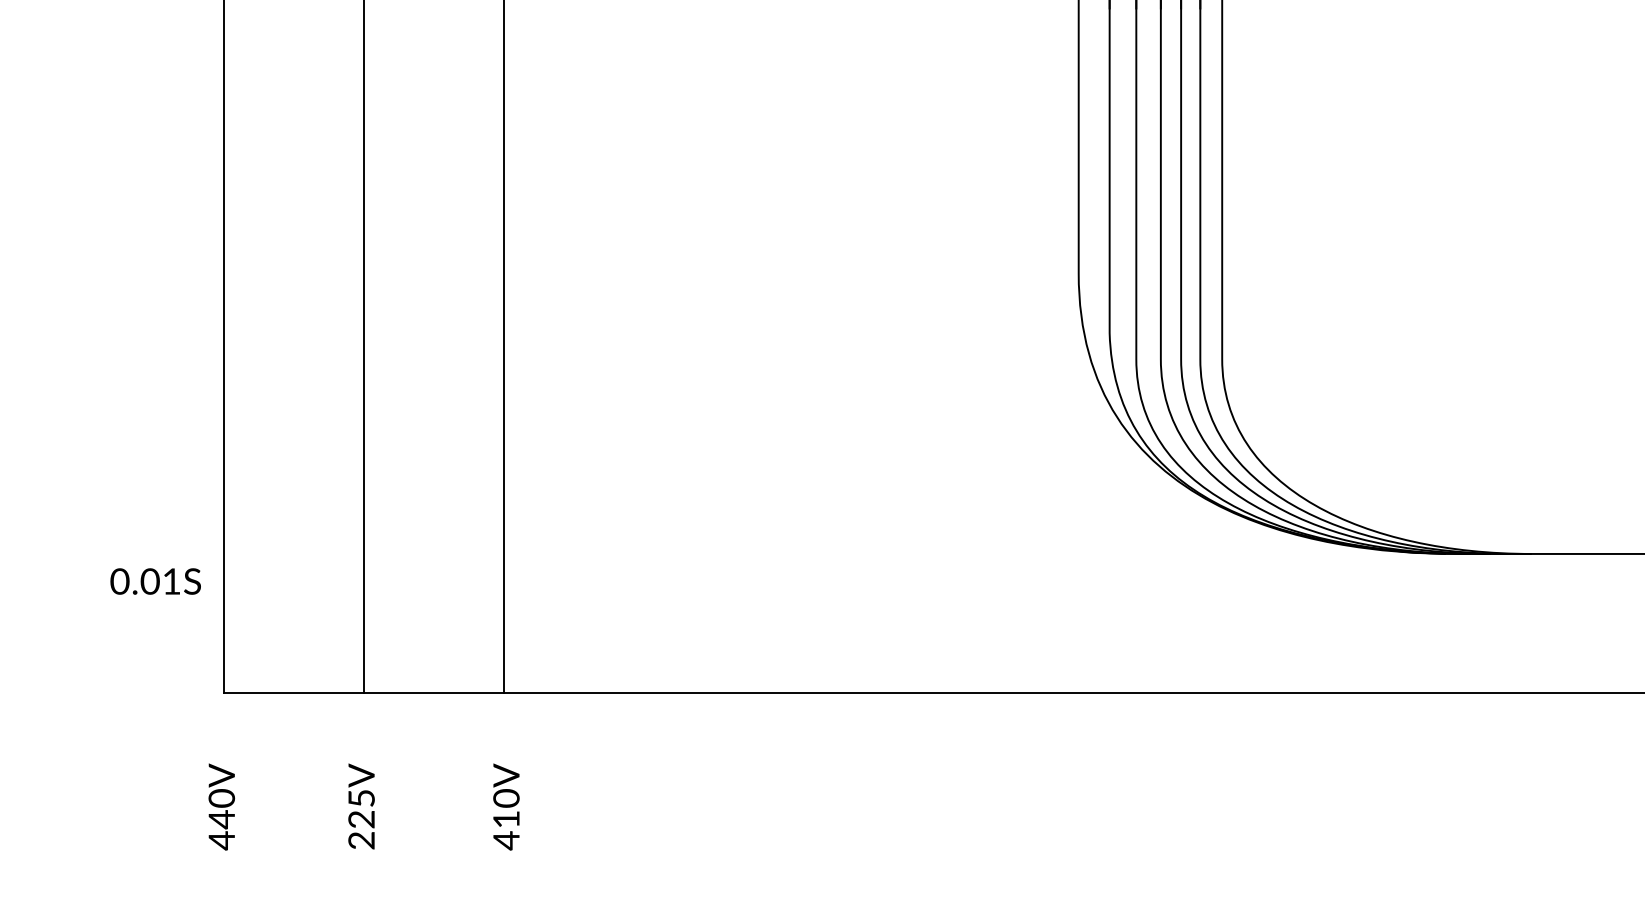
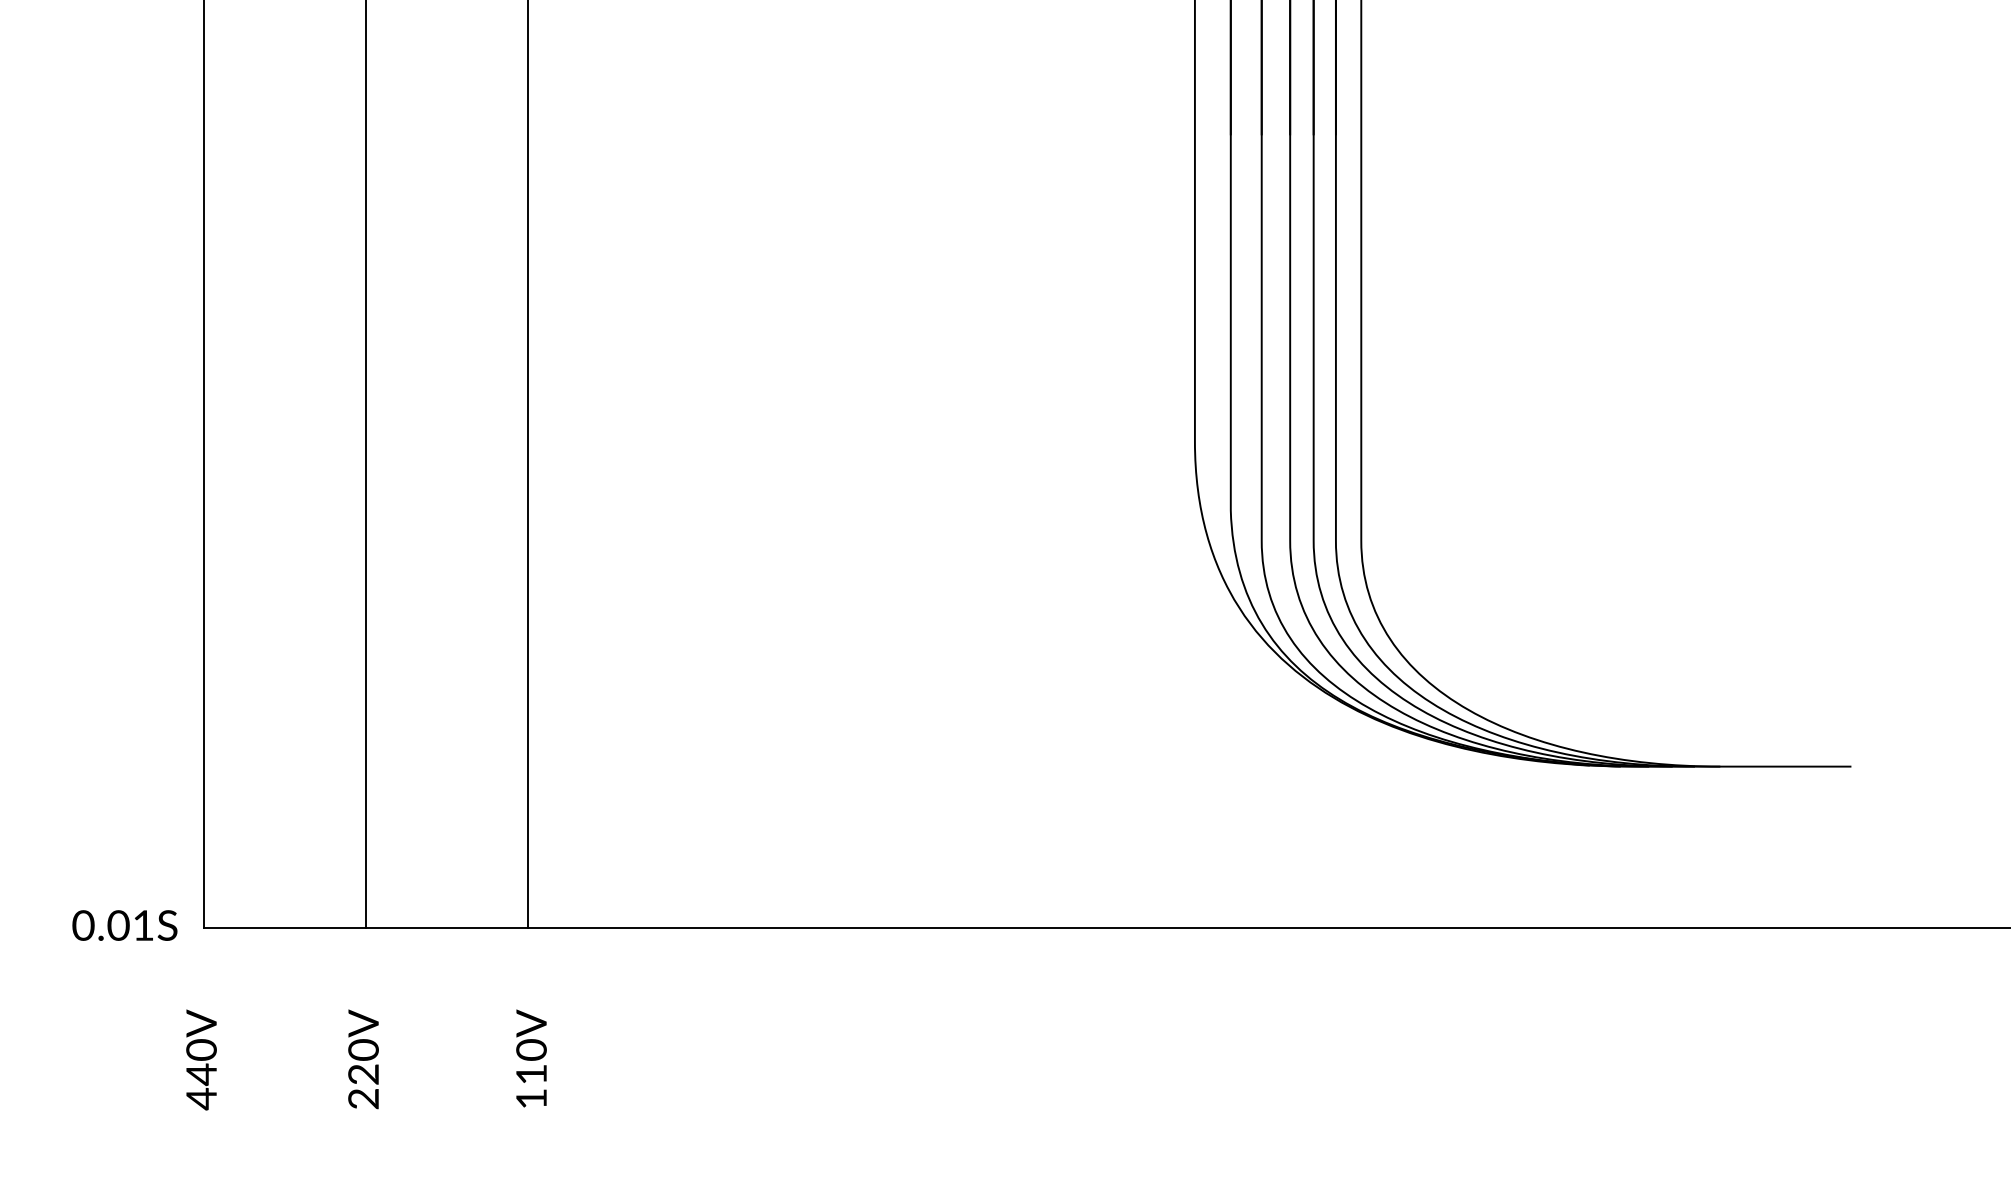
text: (155, 581) -> (124, 925), moved
text: (361, 797) -> (363, 1049), 225V -> 220V
text: (506, 841) -> (531, 1099), 410V -> 110V

